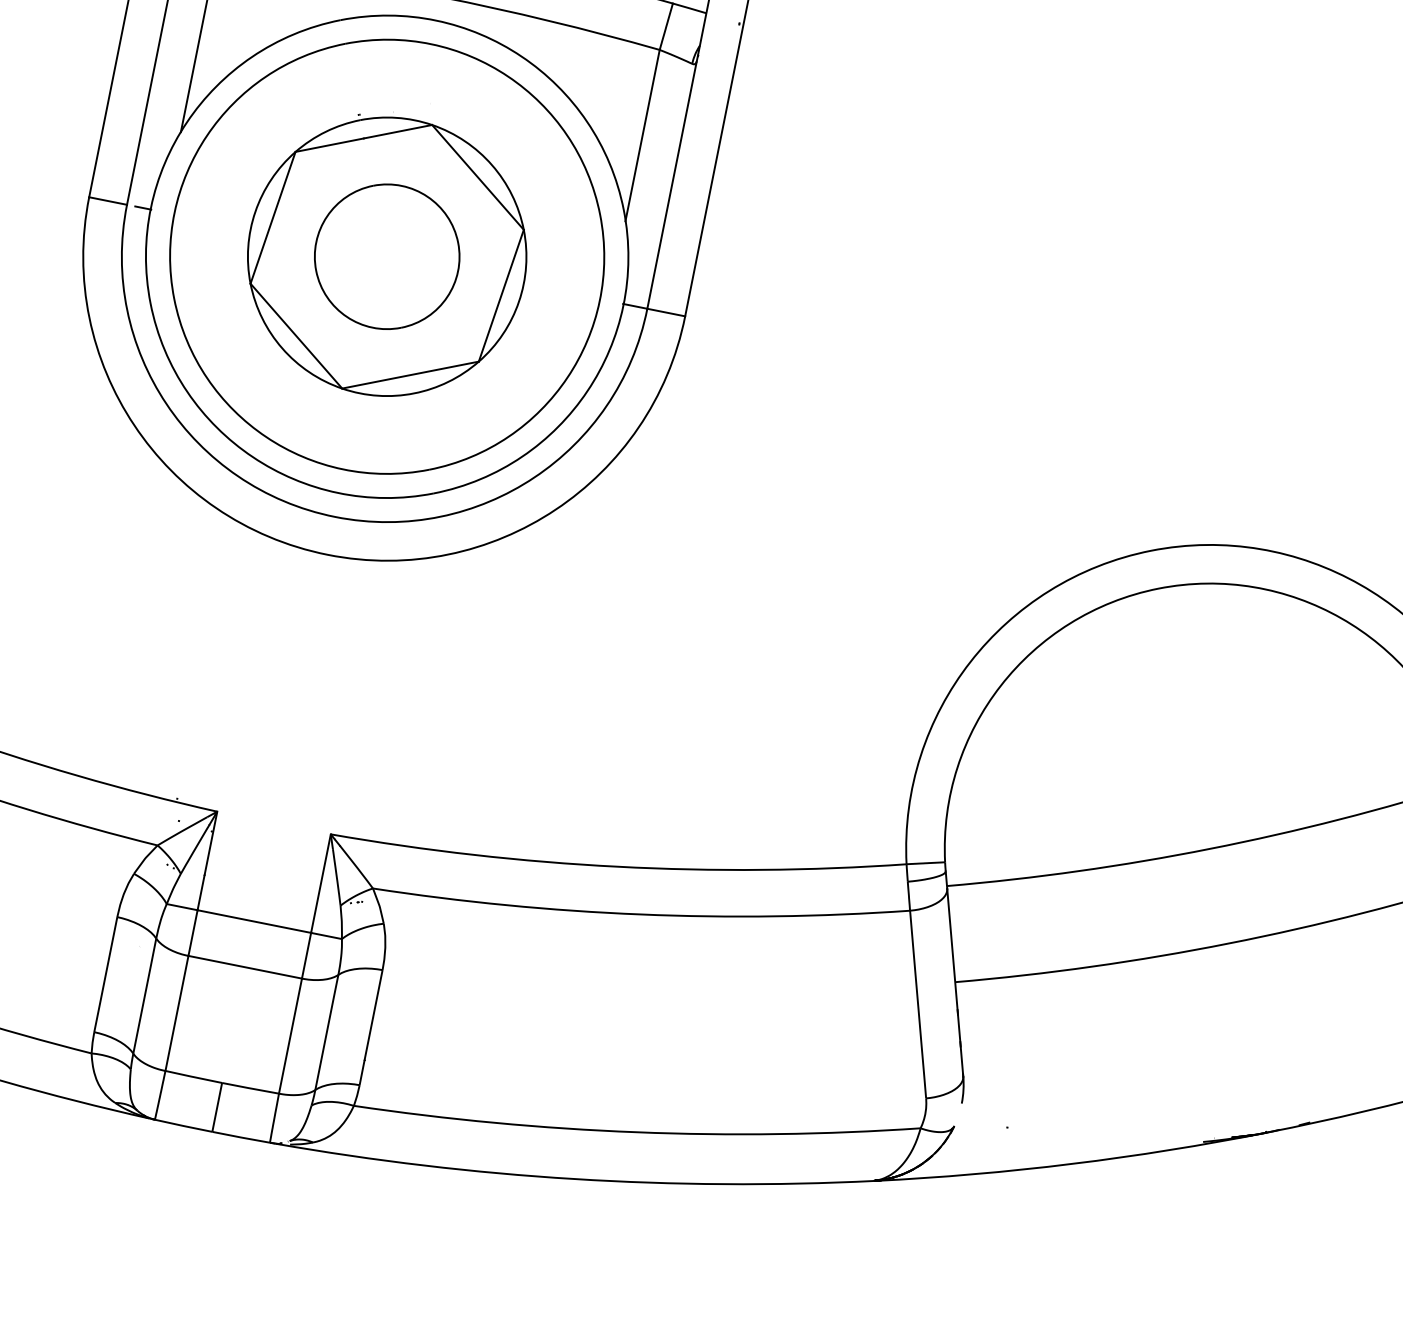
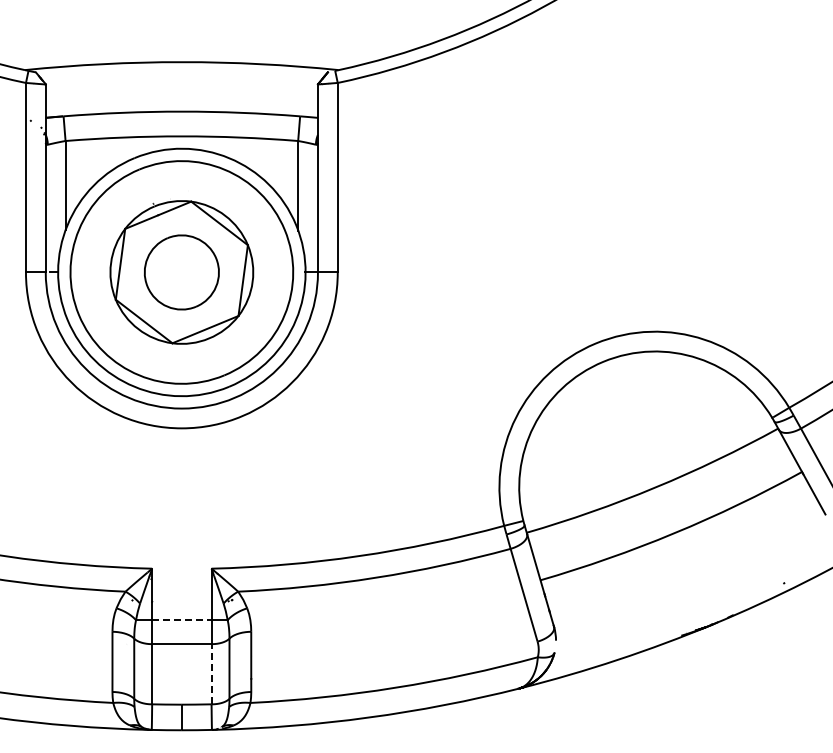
line: (253, 921) -> (181, 620), solid -> dashed
line: (290, 1034) -> (211, 673), solid -> dashed

